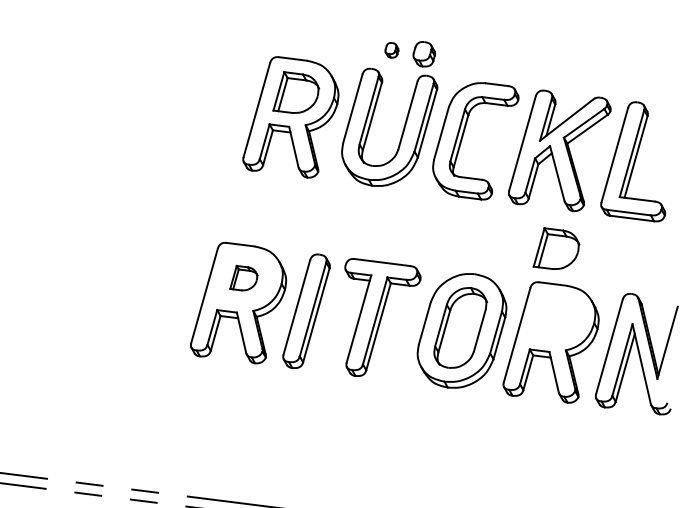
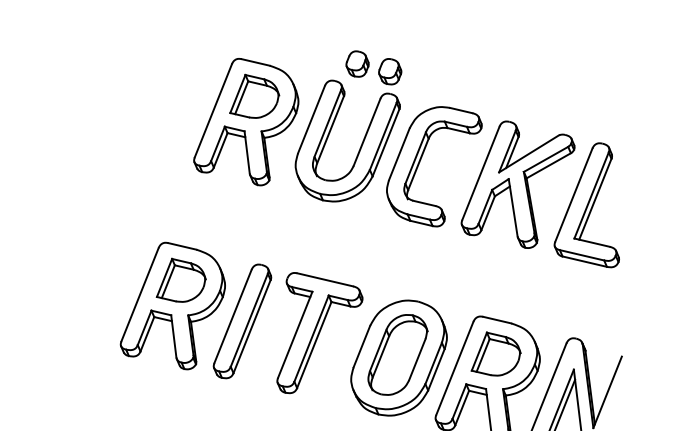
part: (391, 50) -> (357, 64), size x1.67
part: (556, 248) -> (496, 354), moved
part: (243, 277) -> (181, 280), size x1.67

